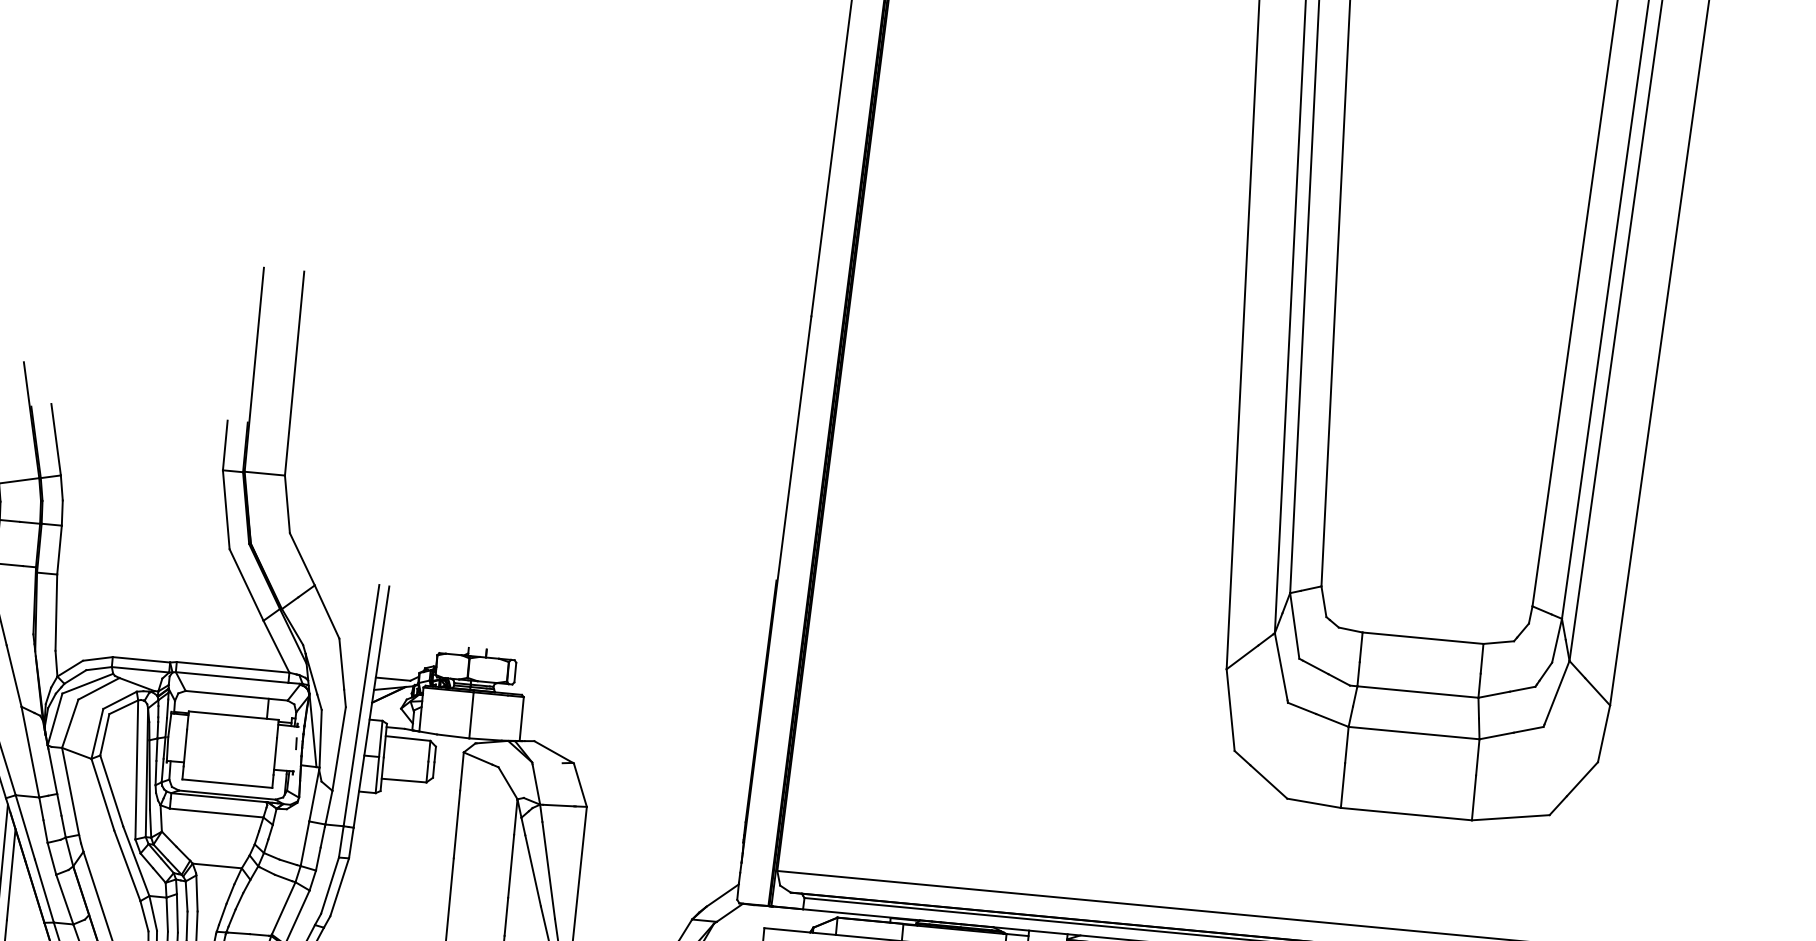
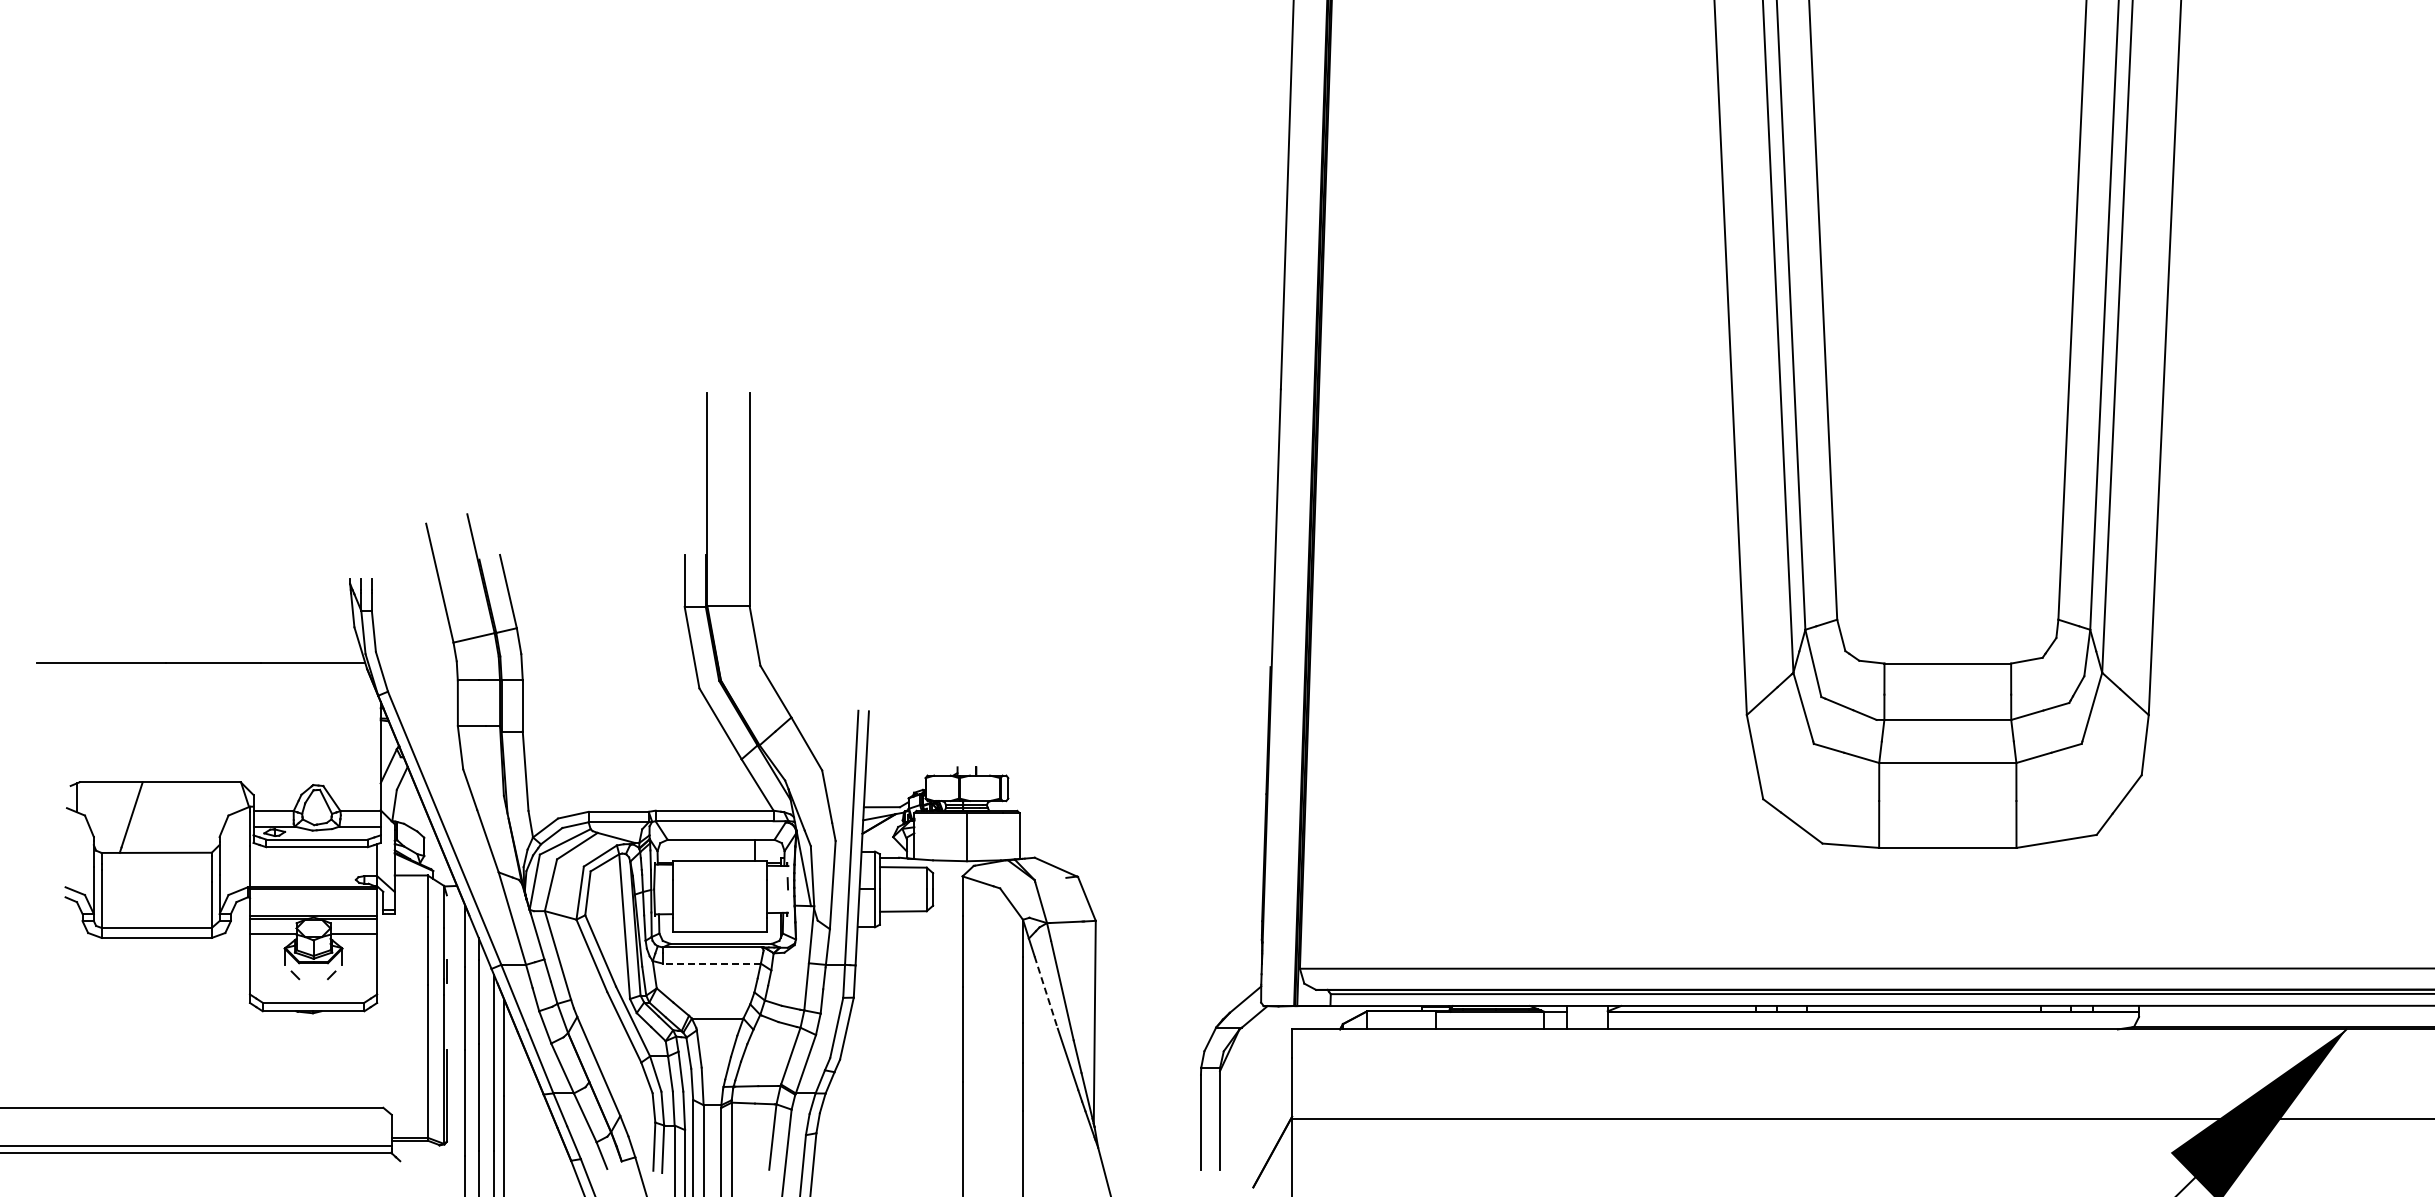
line: (216, 812) -> (711, 963), solid -> dashed
line: (533, 870) -> (1046, 992), solid -> dashed

